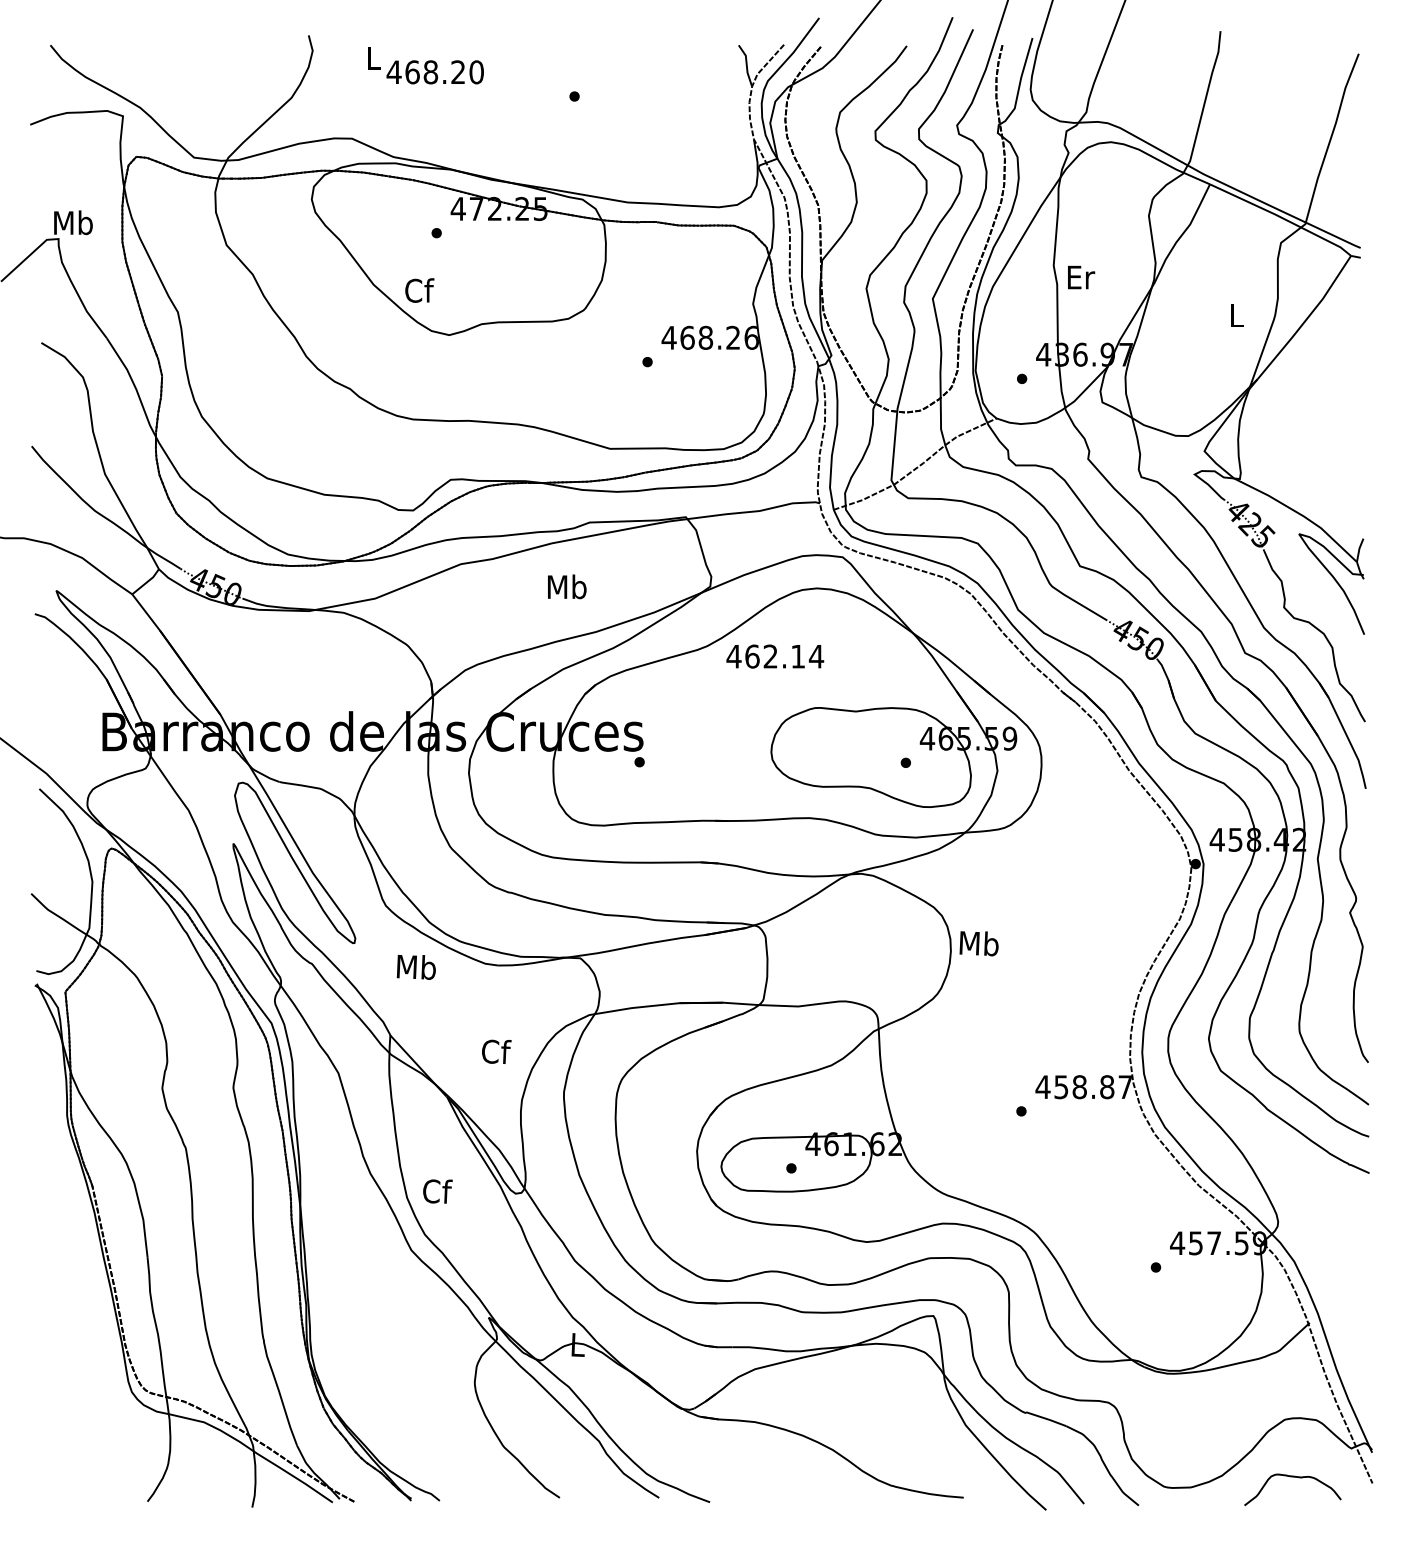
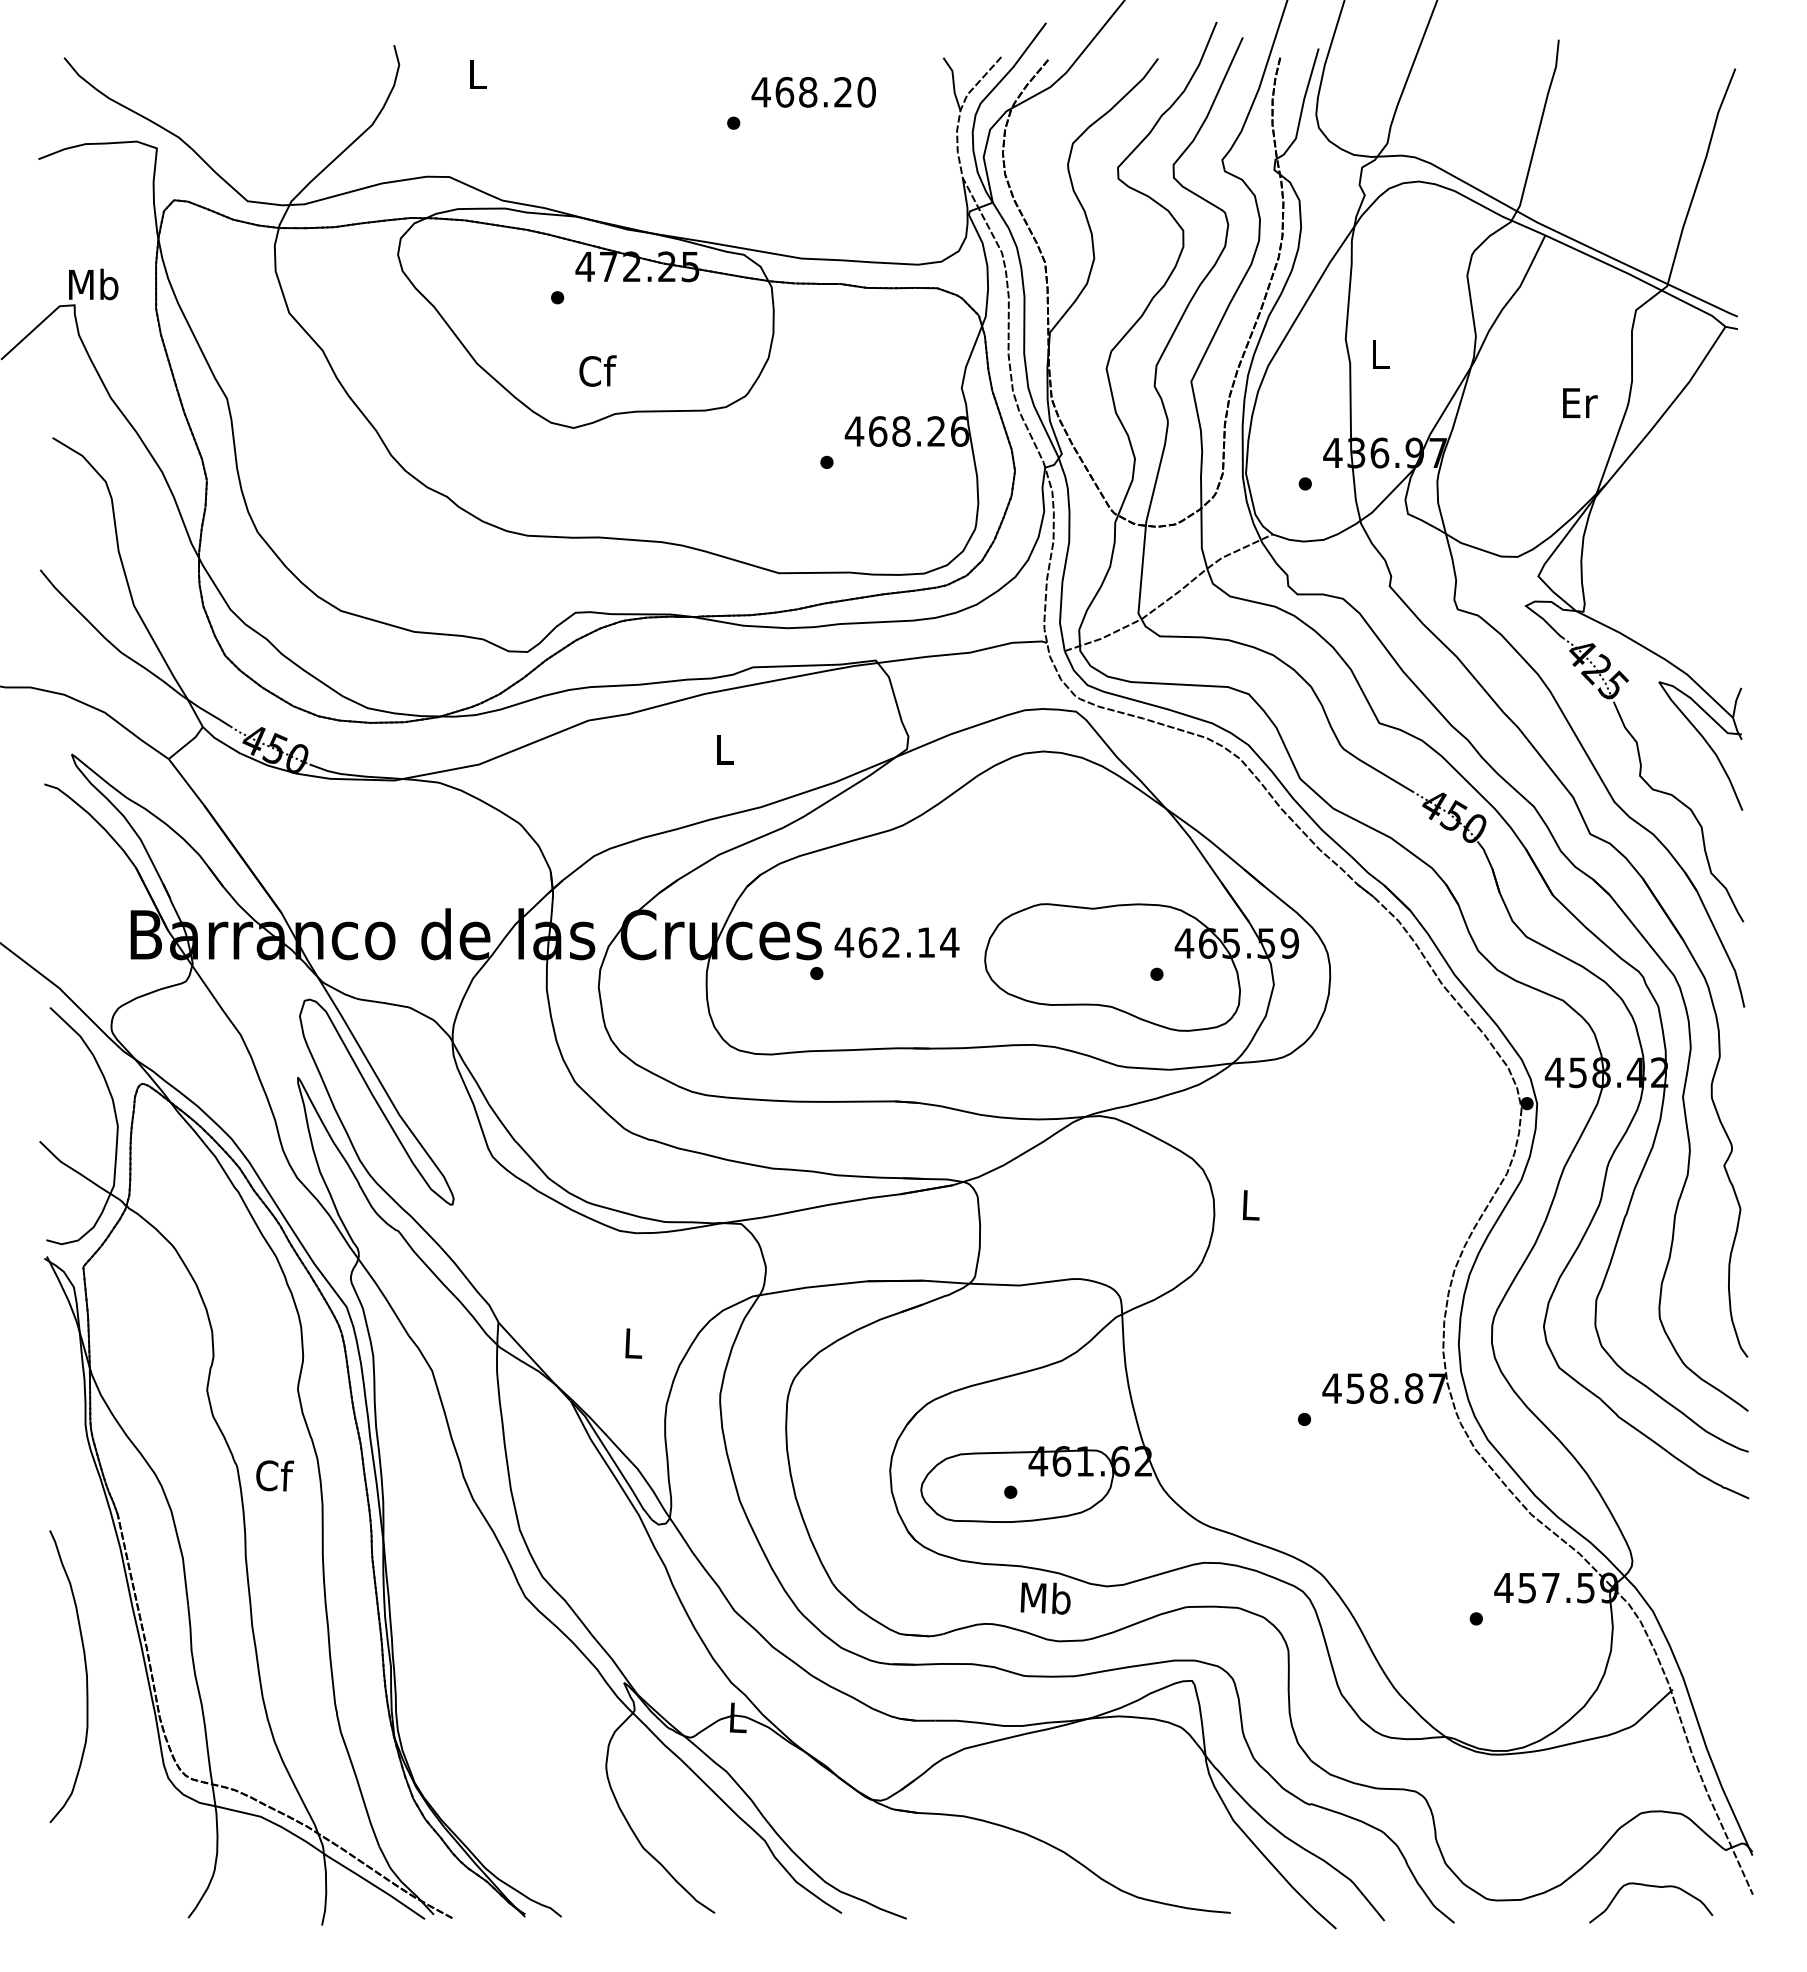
text: (435, 72) -> (813, 92), moved
text: (1080, 277) -> (1380, 354), Er -> L
text: (419, 290) -> (597, 370), moved
text: (1237, 315) -> (1580, 403), L -> Er
text: (567, 586) -> (724, 749), Mb -> L
text: (774, 656) -> (896, 942), moved
text: (979, 943) -> (1250, 1205), Mb -> L
text: (416, 967) -> (1045, 1598), moved
text: (496, 1051) -> (634, 1343), Cf -> L
text: (438, 1191) -> (275, 1475), moved
curve: (67, 1310) -> (85, 1673), added

